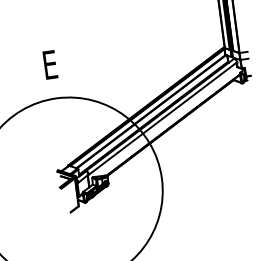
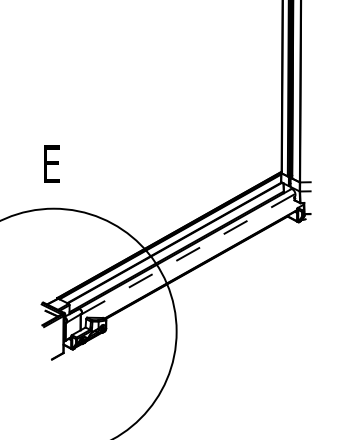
line: (162, 118) -> (188, 254), solid -> dashed

